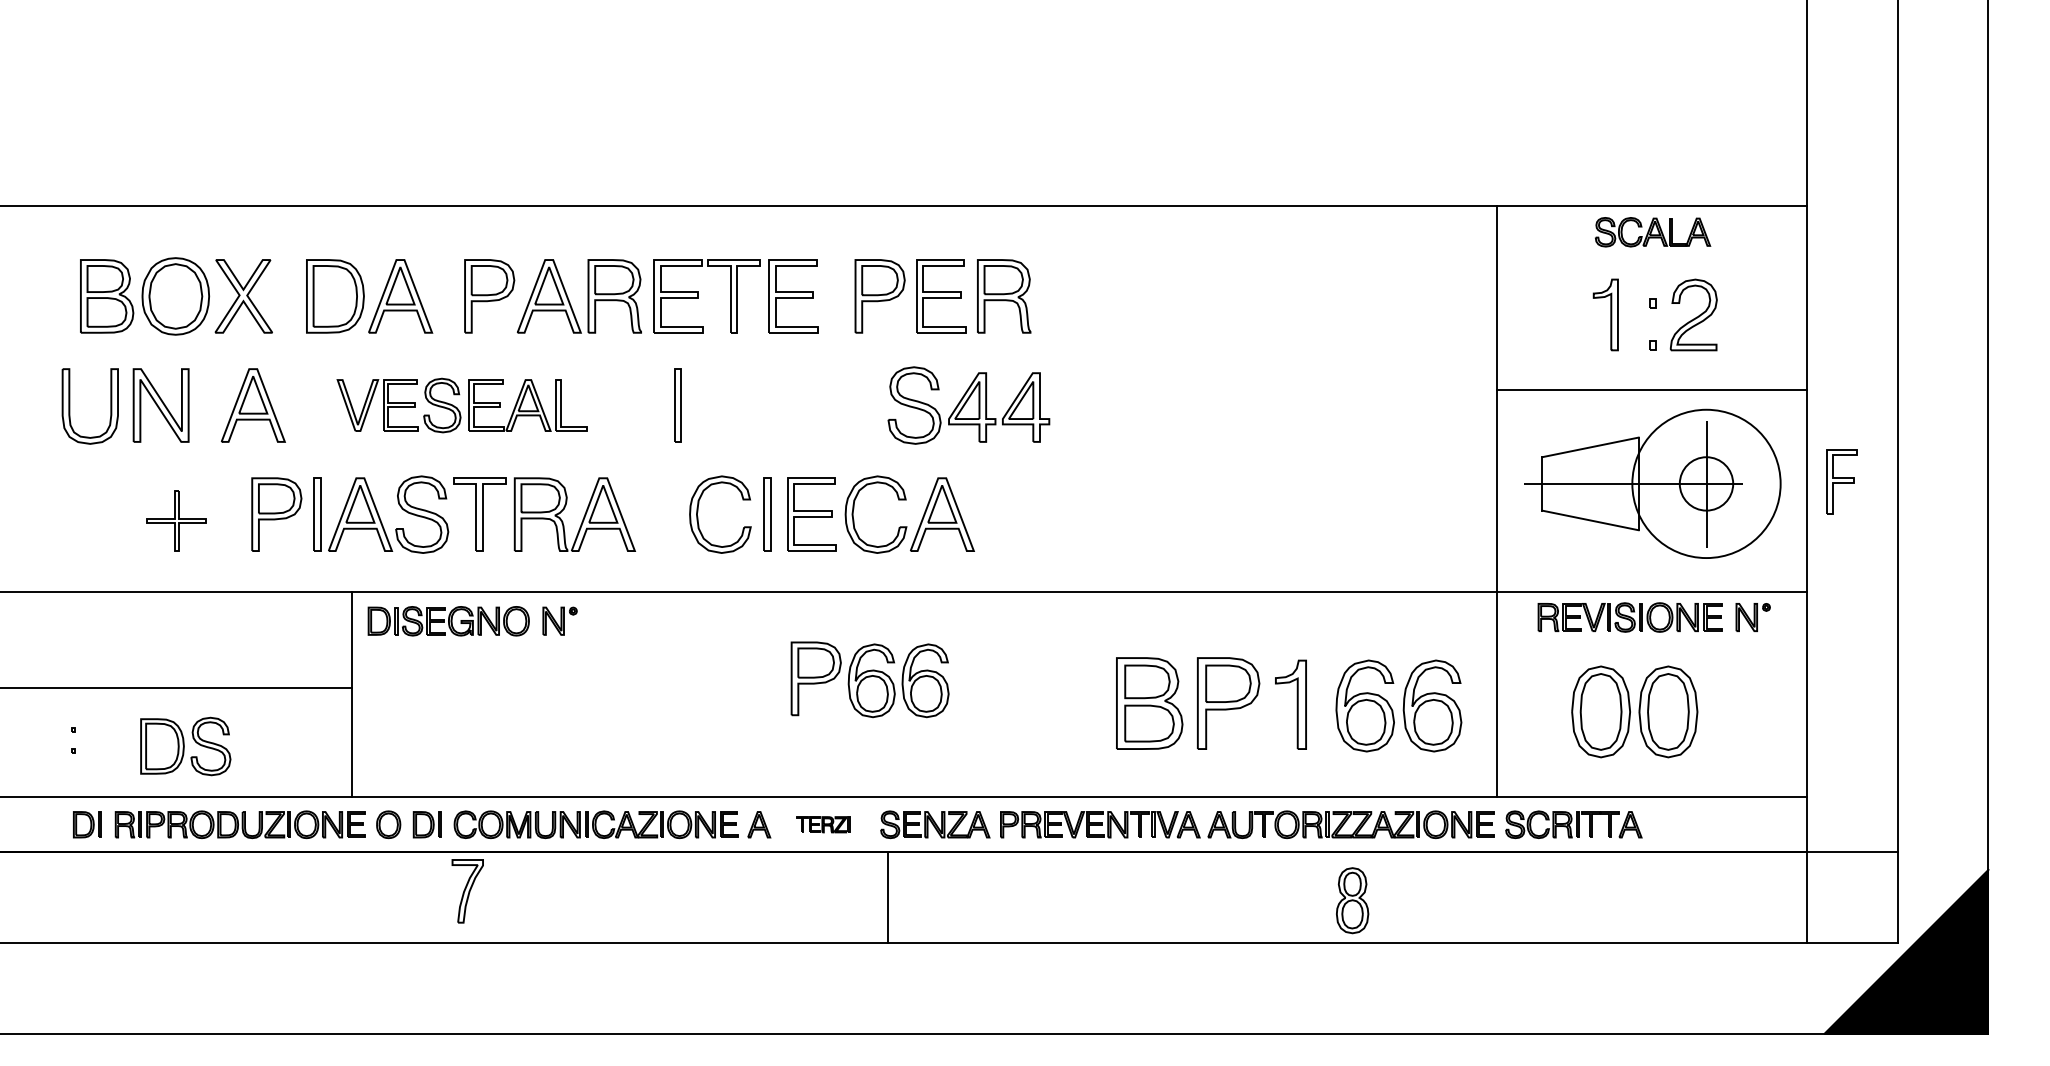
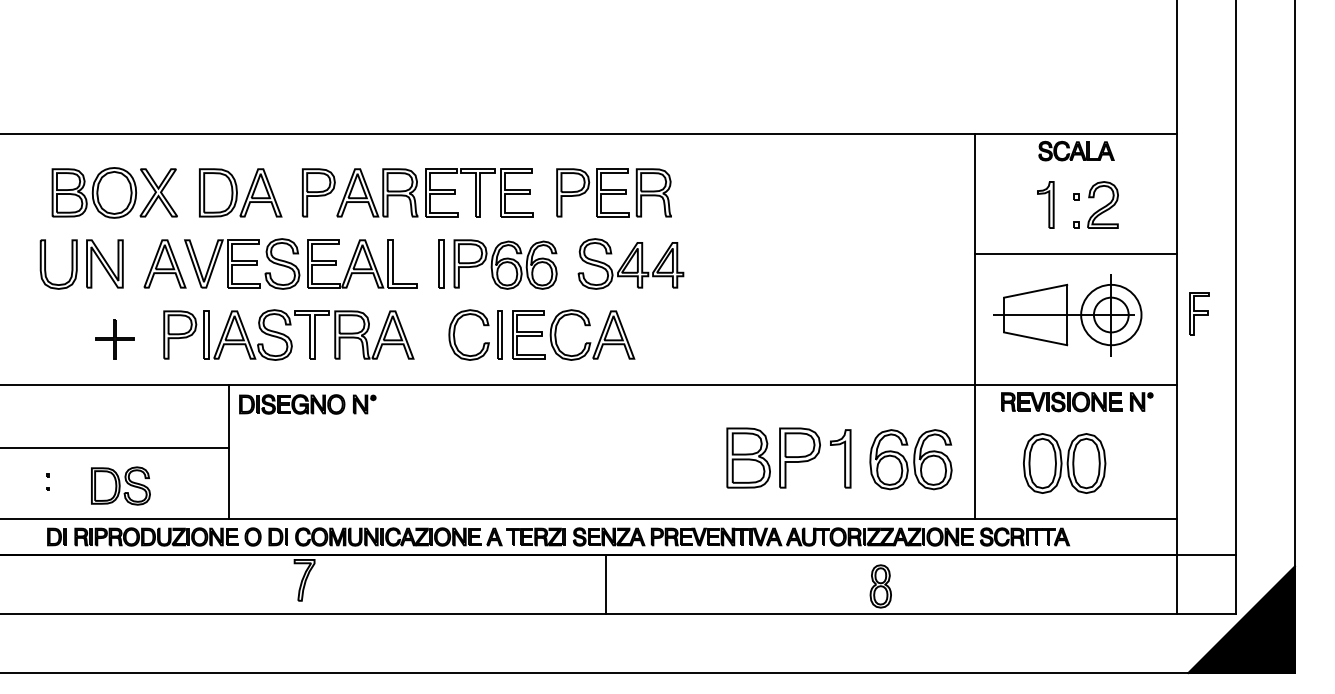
part: (461, 404) -> (300, 263), size x1.43
circle: (1706, 483) -> (1111, 314), size x0.62
part: (869, 679) -> (505, 264), moved
part: (822, 823) -> (535, 536), size x1.67
line: (888, 896) -> (606, 583), moved

